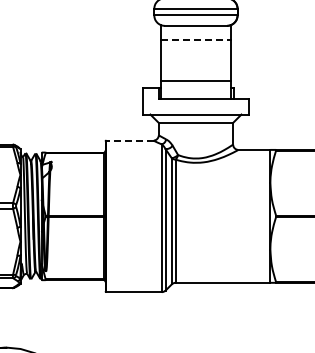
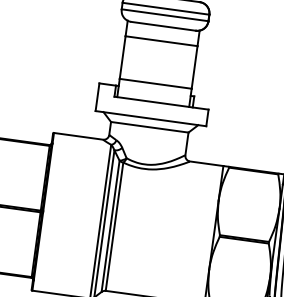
line: (195, 40) -> (161, 41), dashed -> solid
line: (130, 140) -> (79, 136), dashed -> solid

